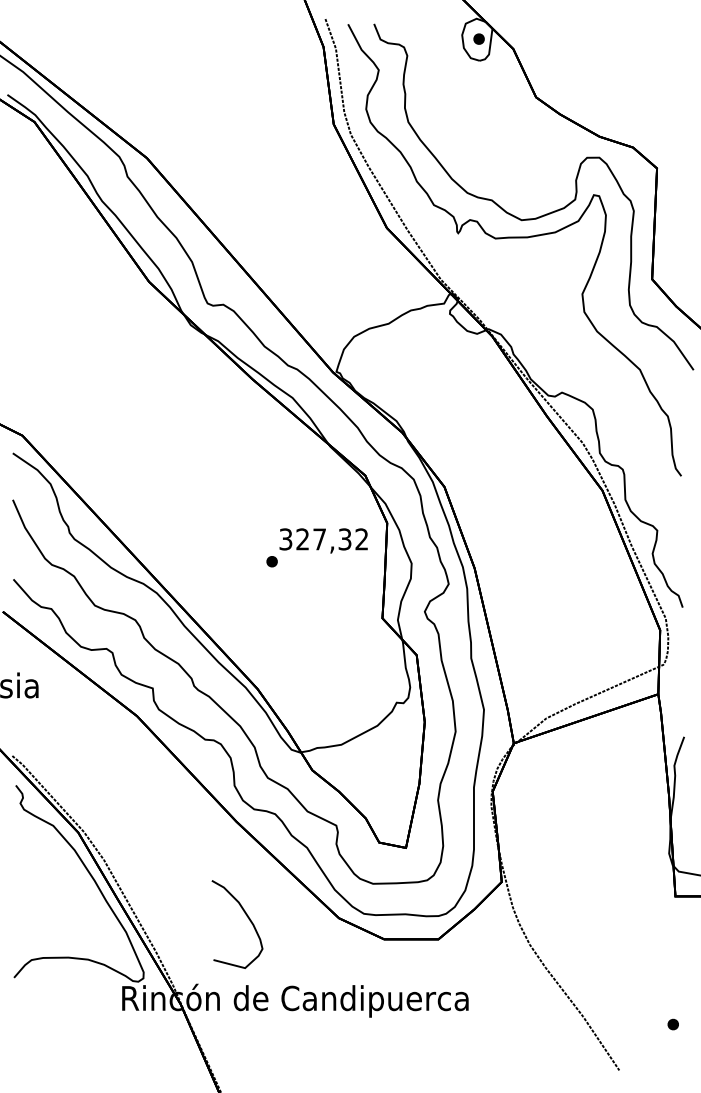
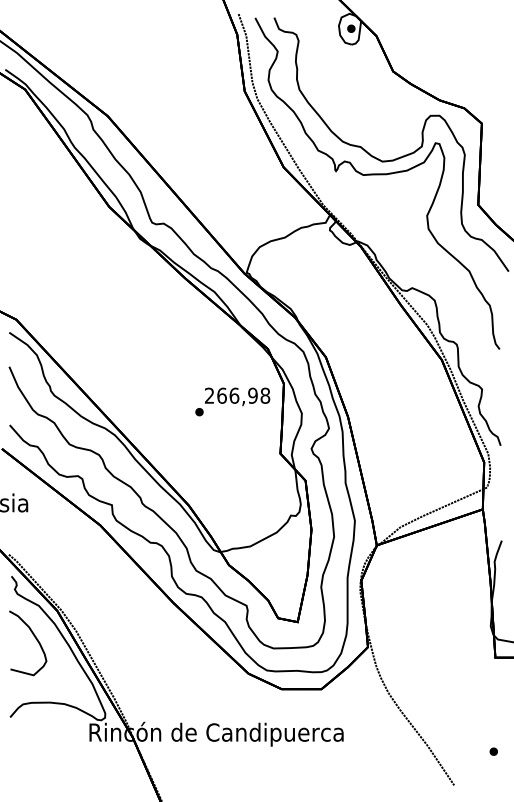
text: (323, 539) -> (237, 395), 327,32 -> 266,98
curve: (246, 916) -> (34, 637), moved

